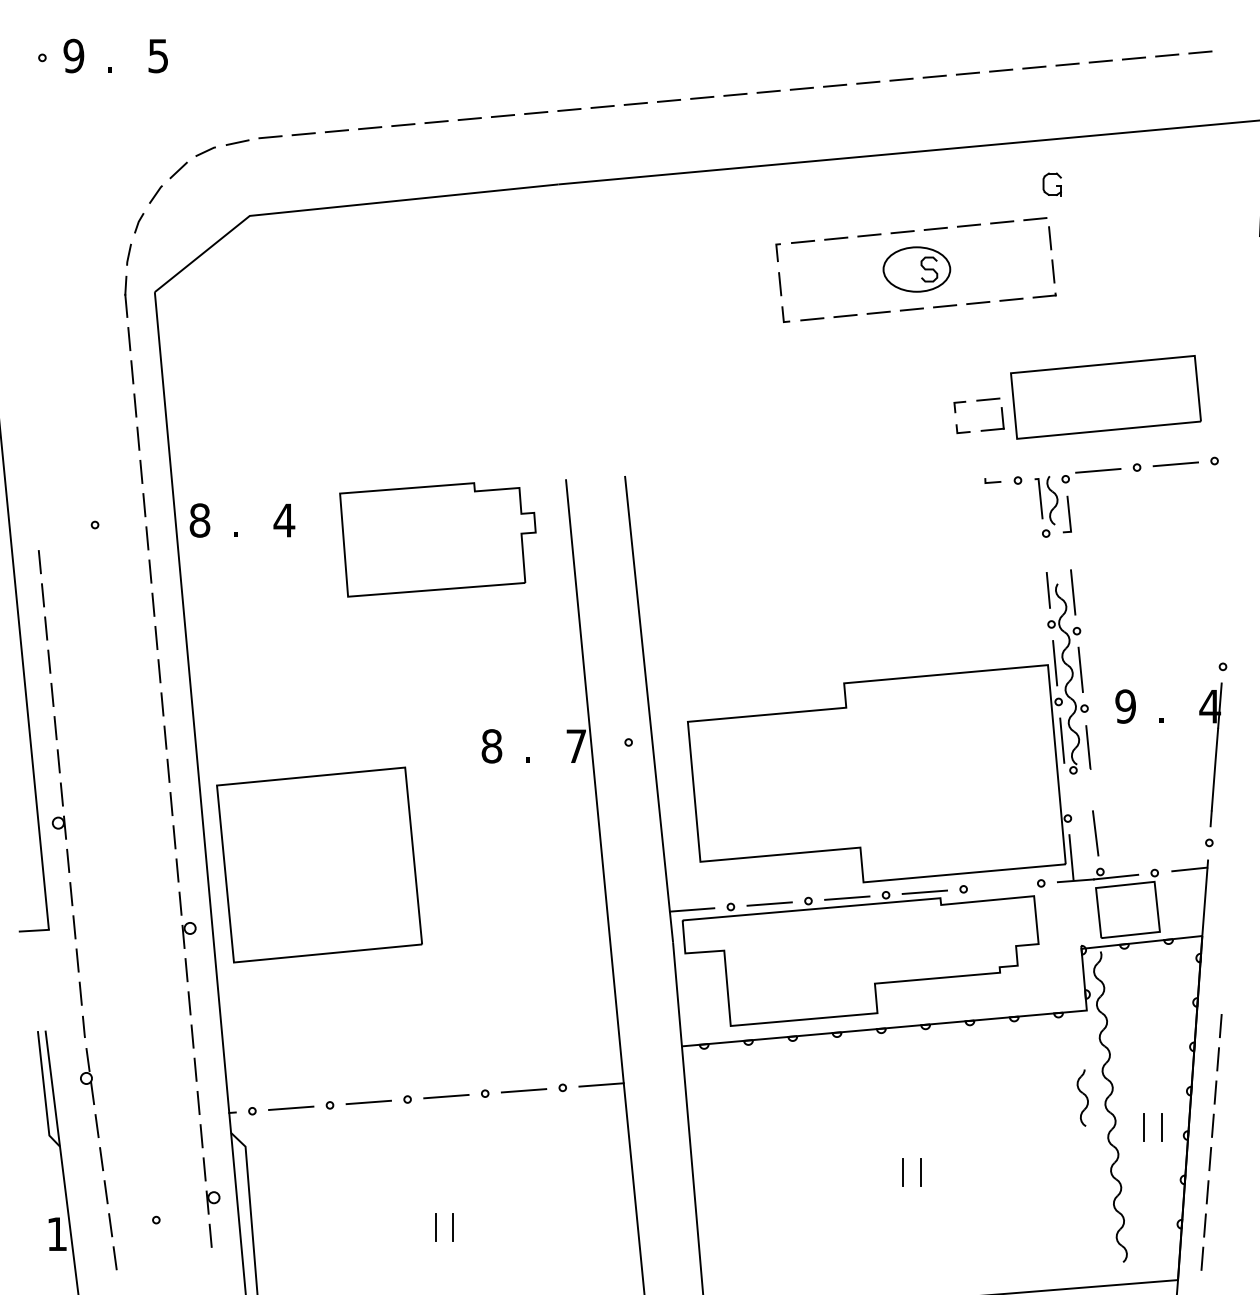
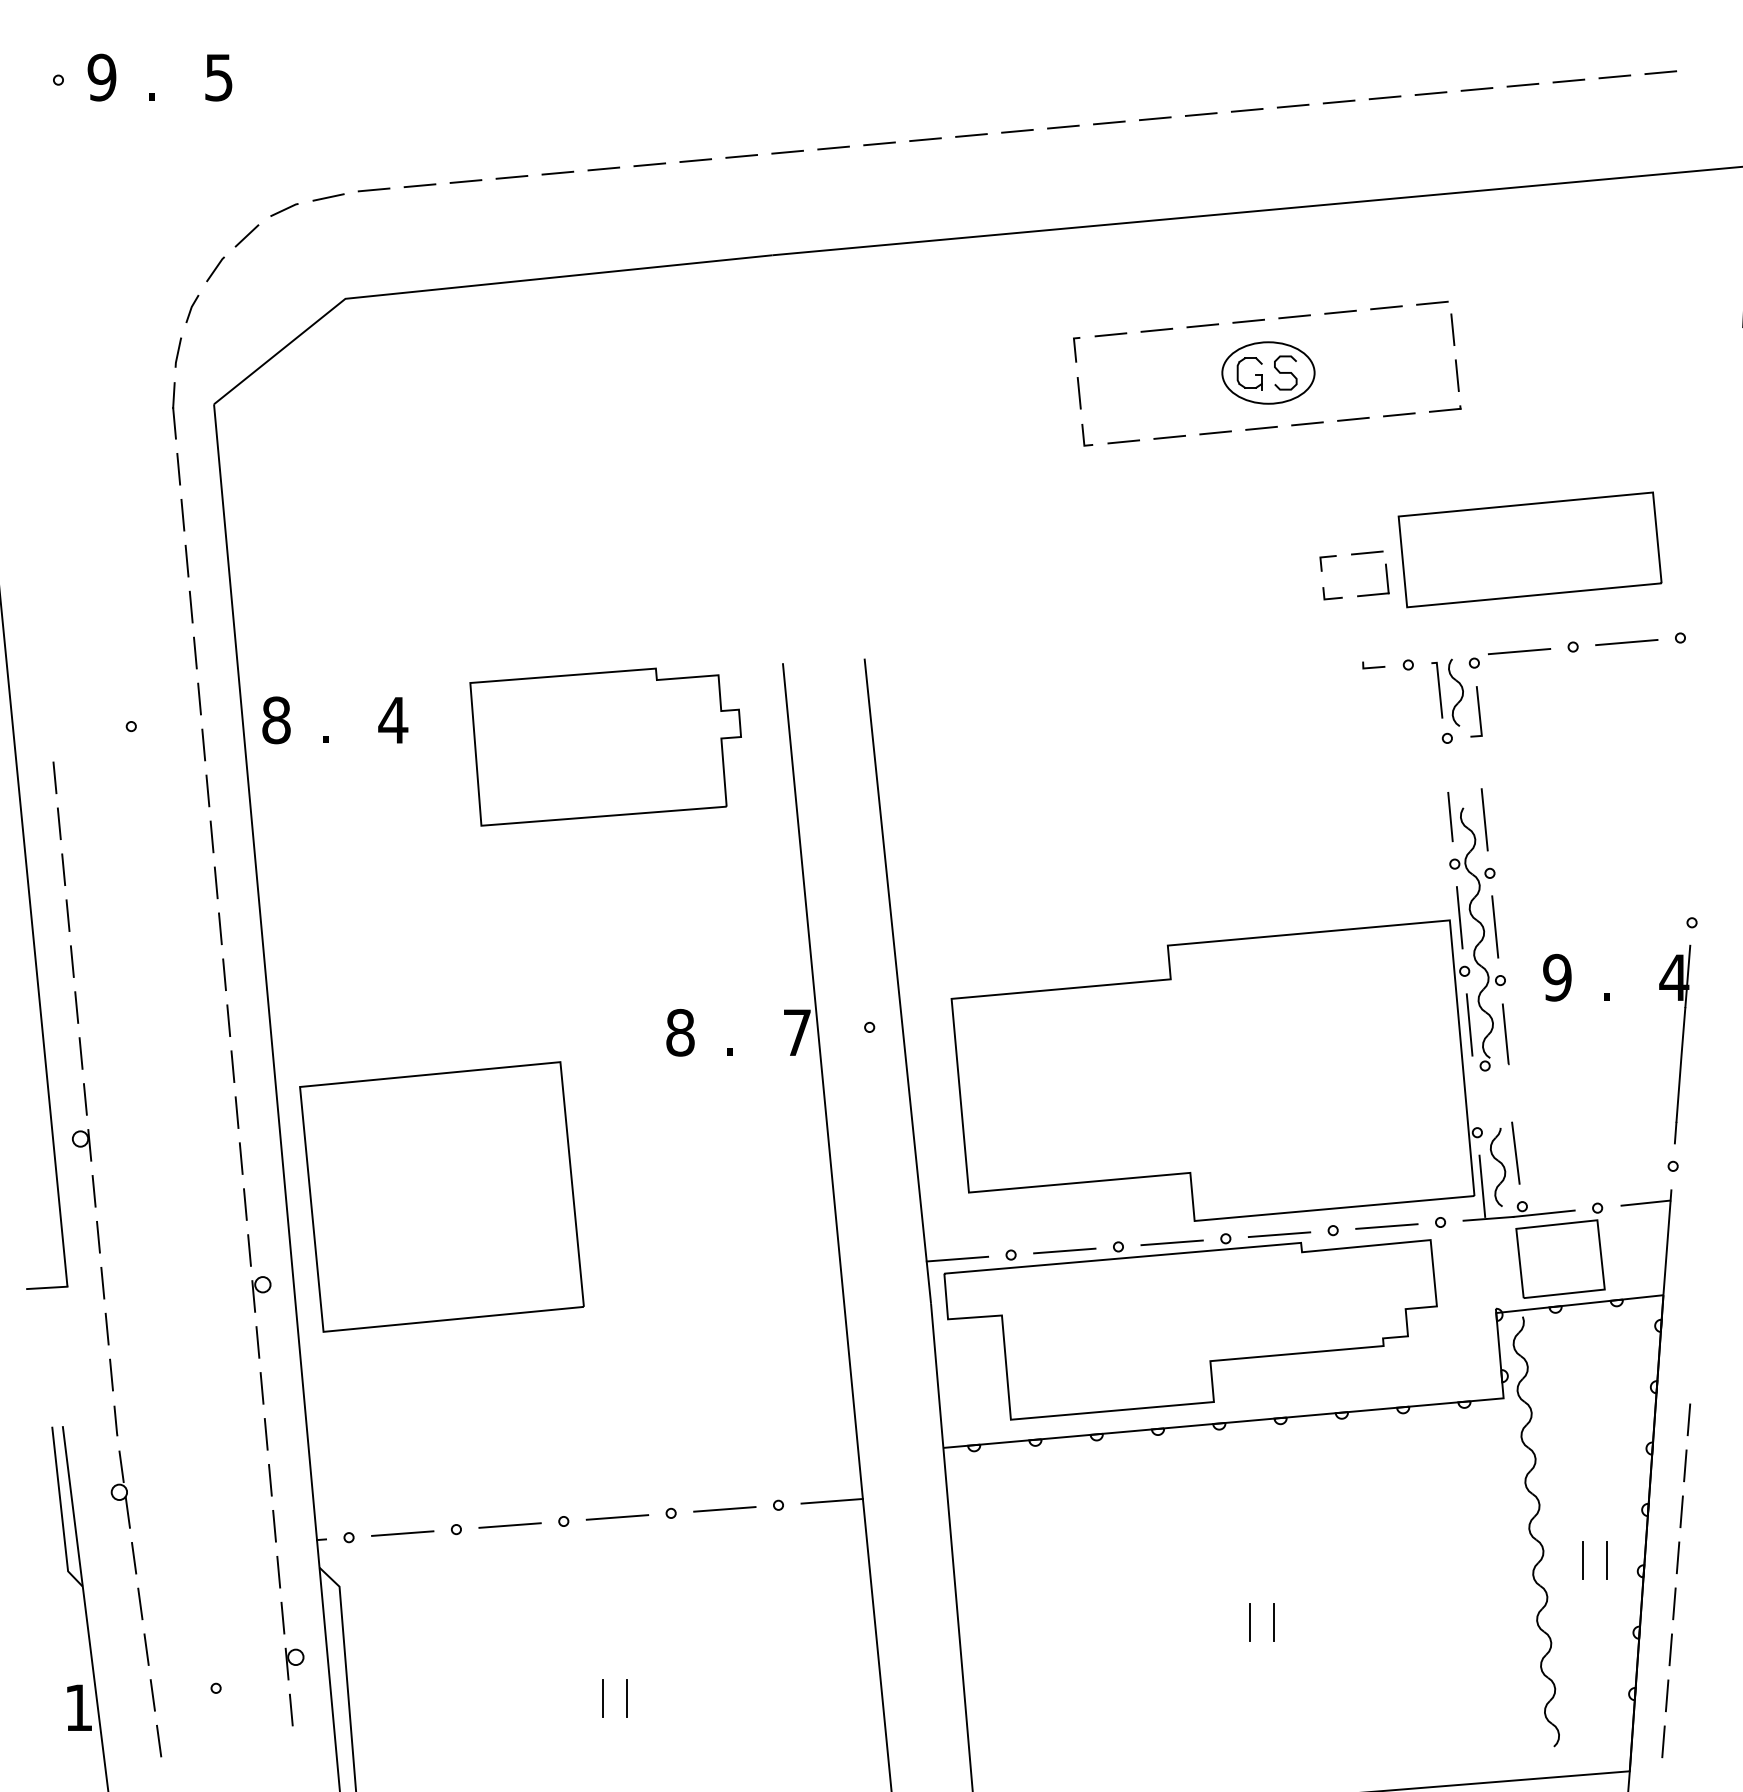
part: (1056, 185) -> (1255, 374), moved
line: (1002, 886) -> (1386, 1226), added
part: (1082, 1098) -> (1497, 1167), moved

